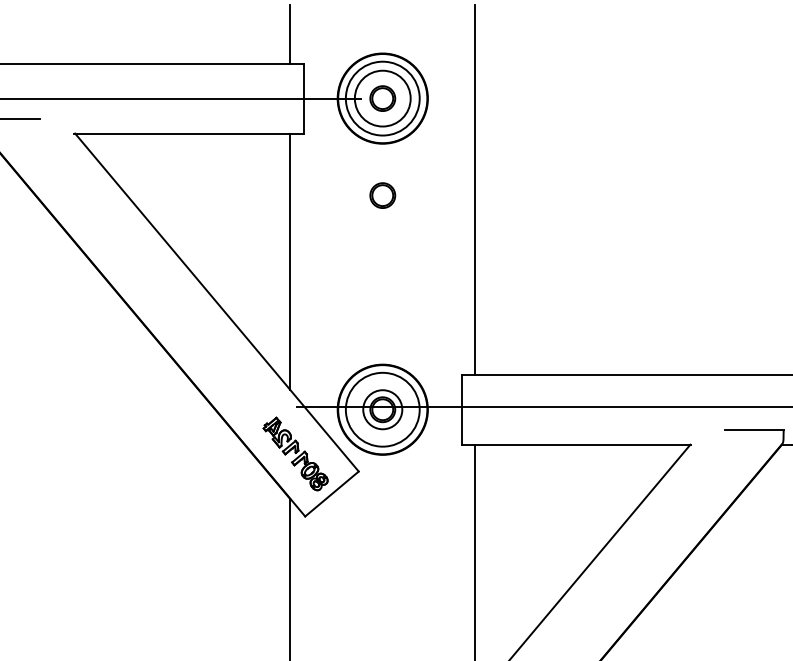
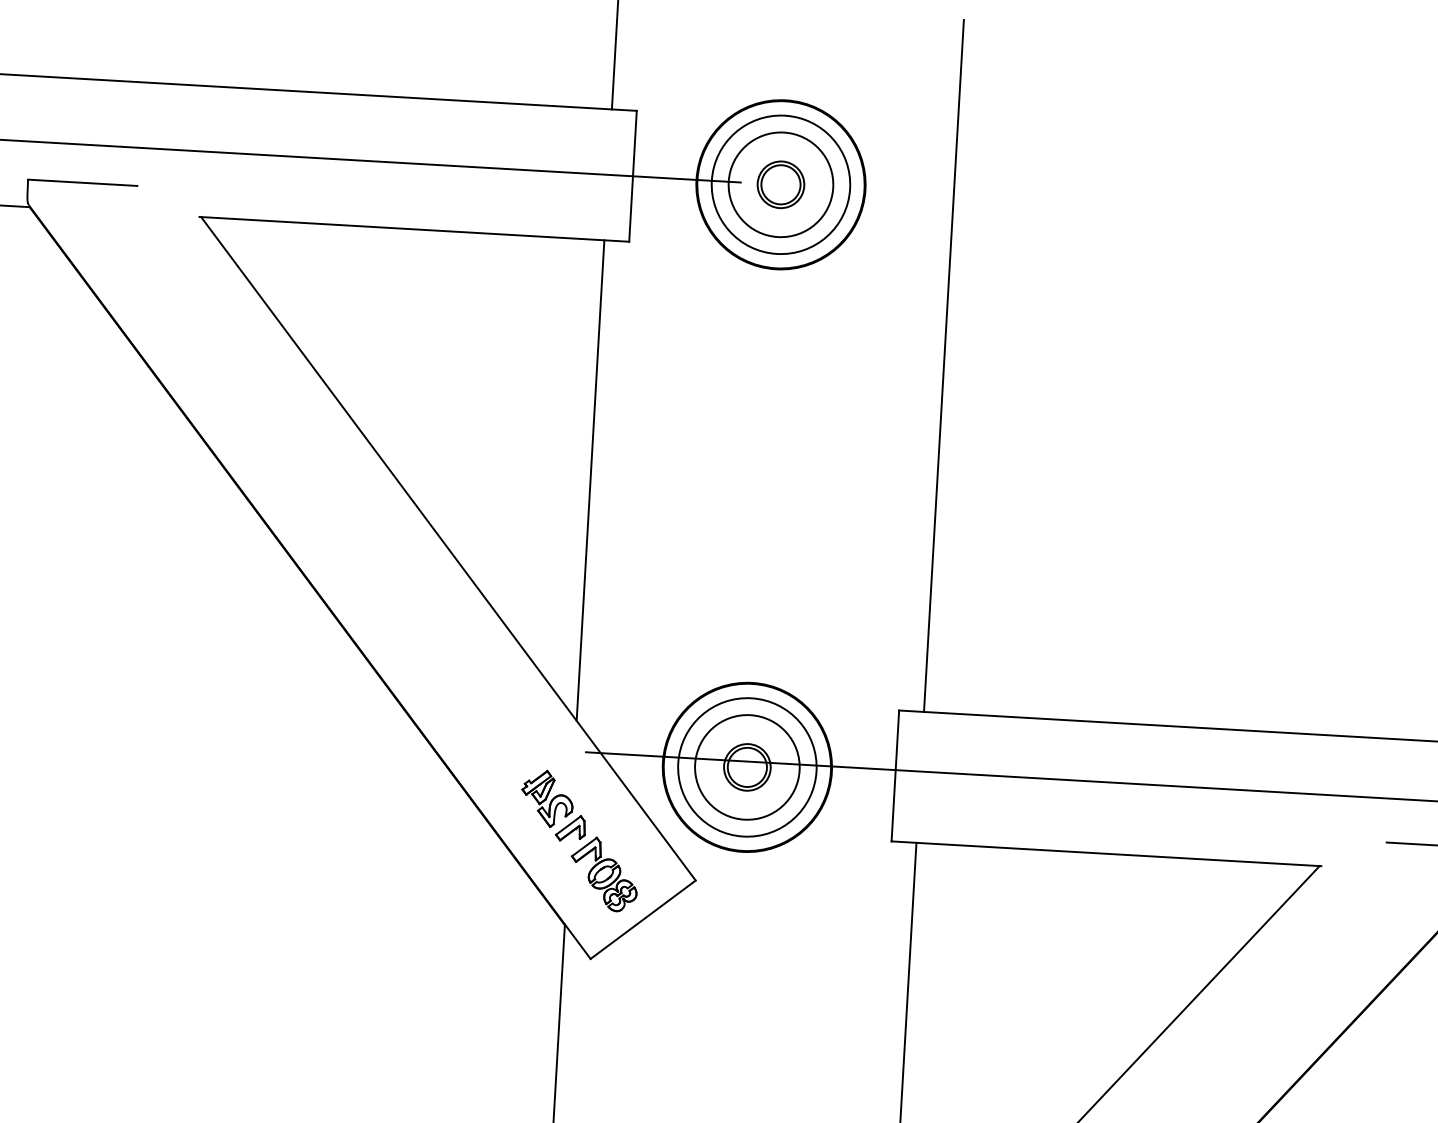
part: (382, 195) -> (769, 366), removed
circle: (382, 409) -> (746, 766), size x1.43

